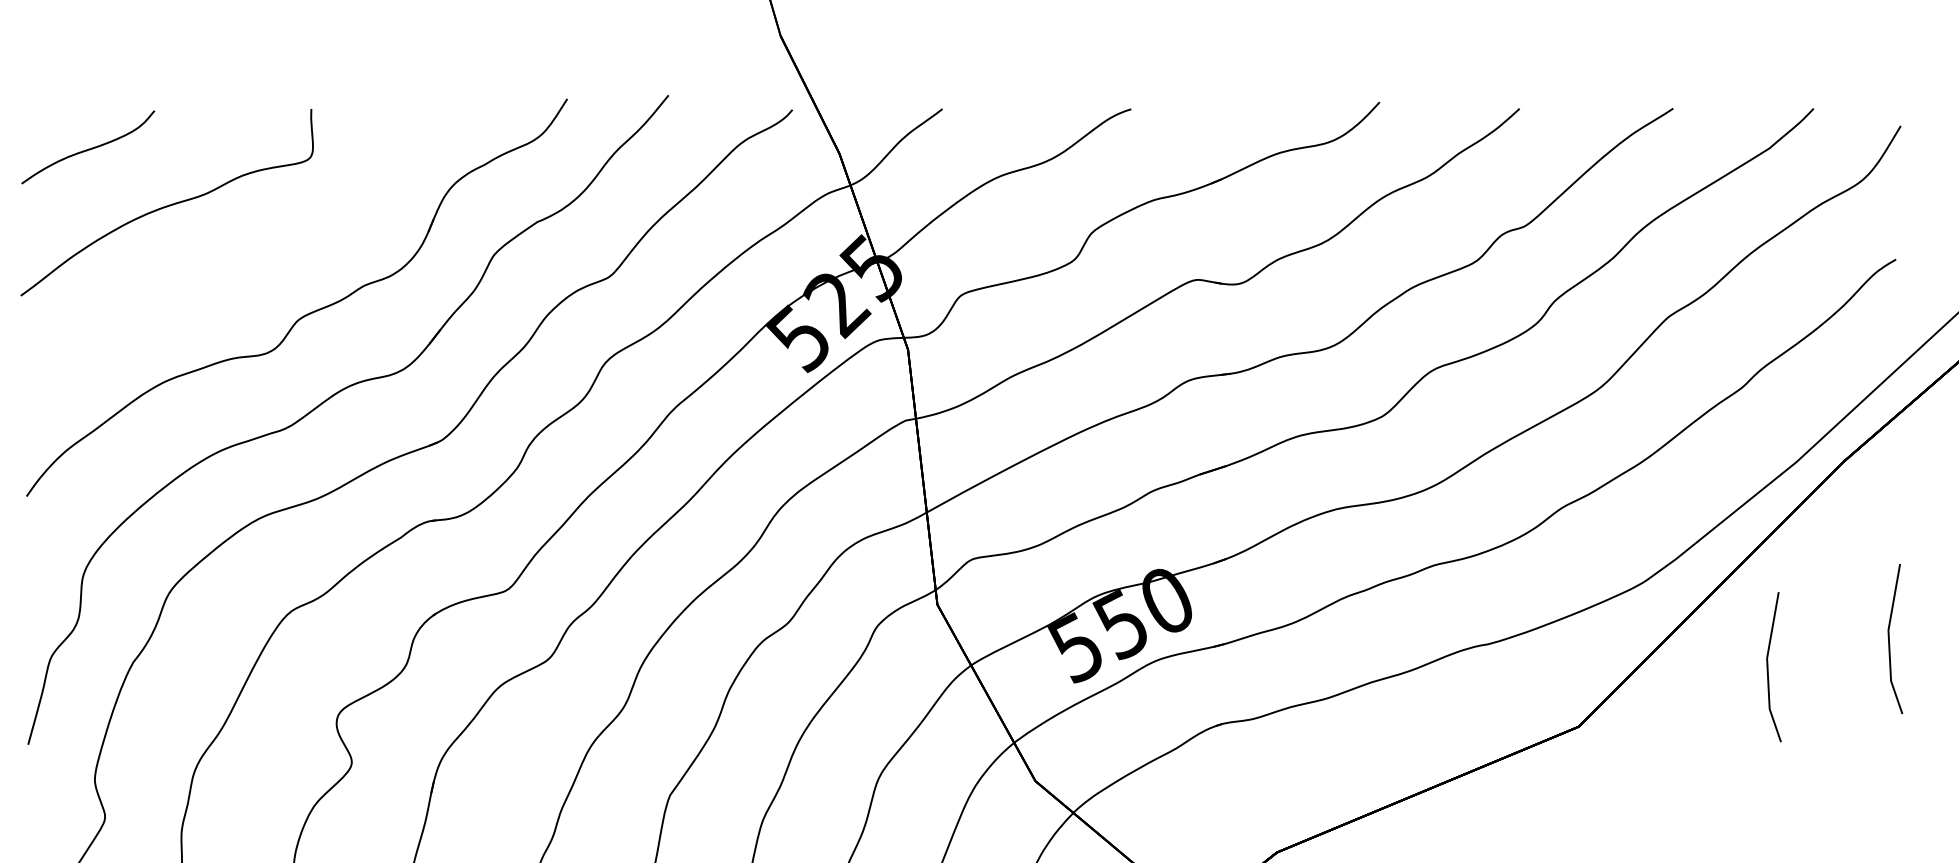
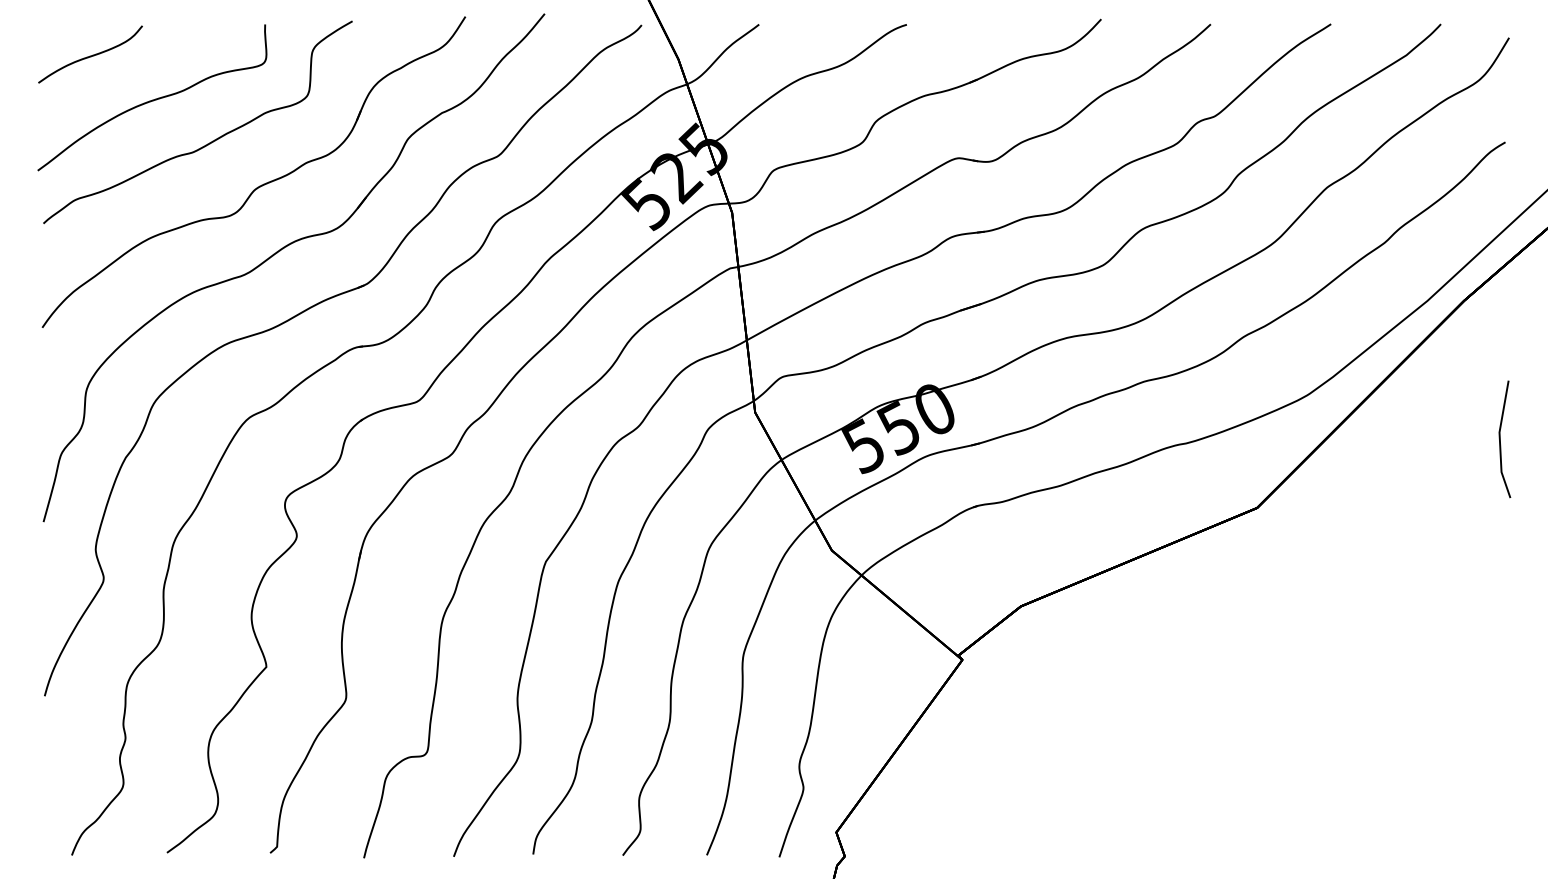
part: (237, 261) -> (207, 143), added
line: (1768, 667) -> (1405, 461), removed

